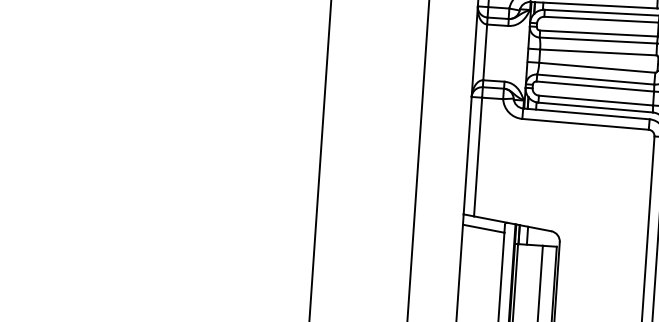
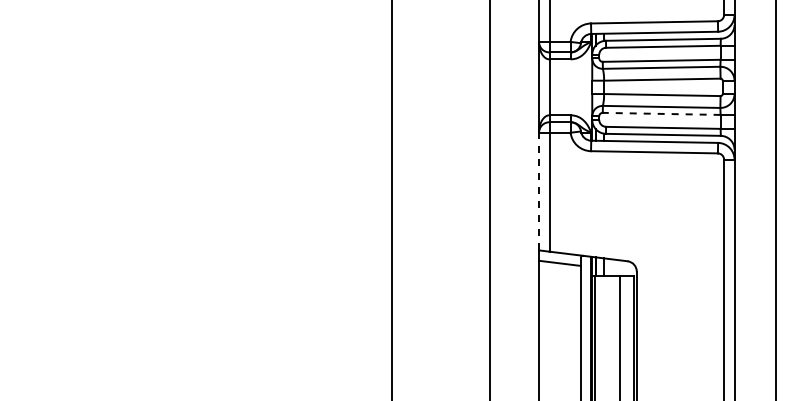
line: (595, 86) -> (661, 113), solid -> dashed
line: (468, 155) -> (539, 191), solid -> dashed

